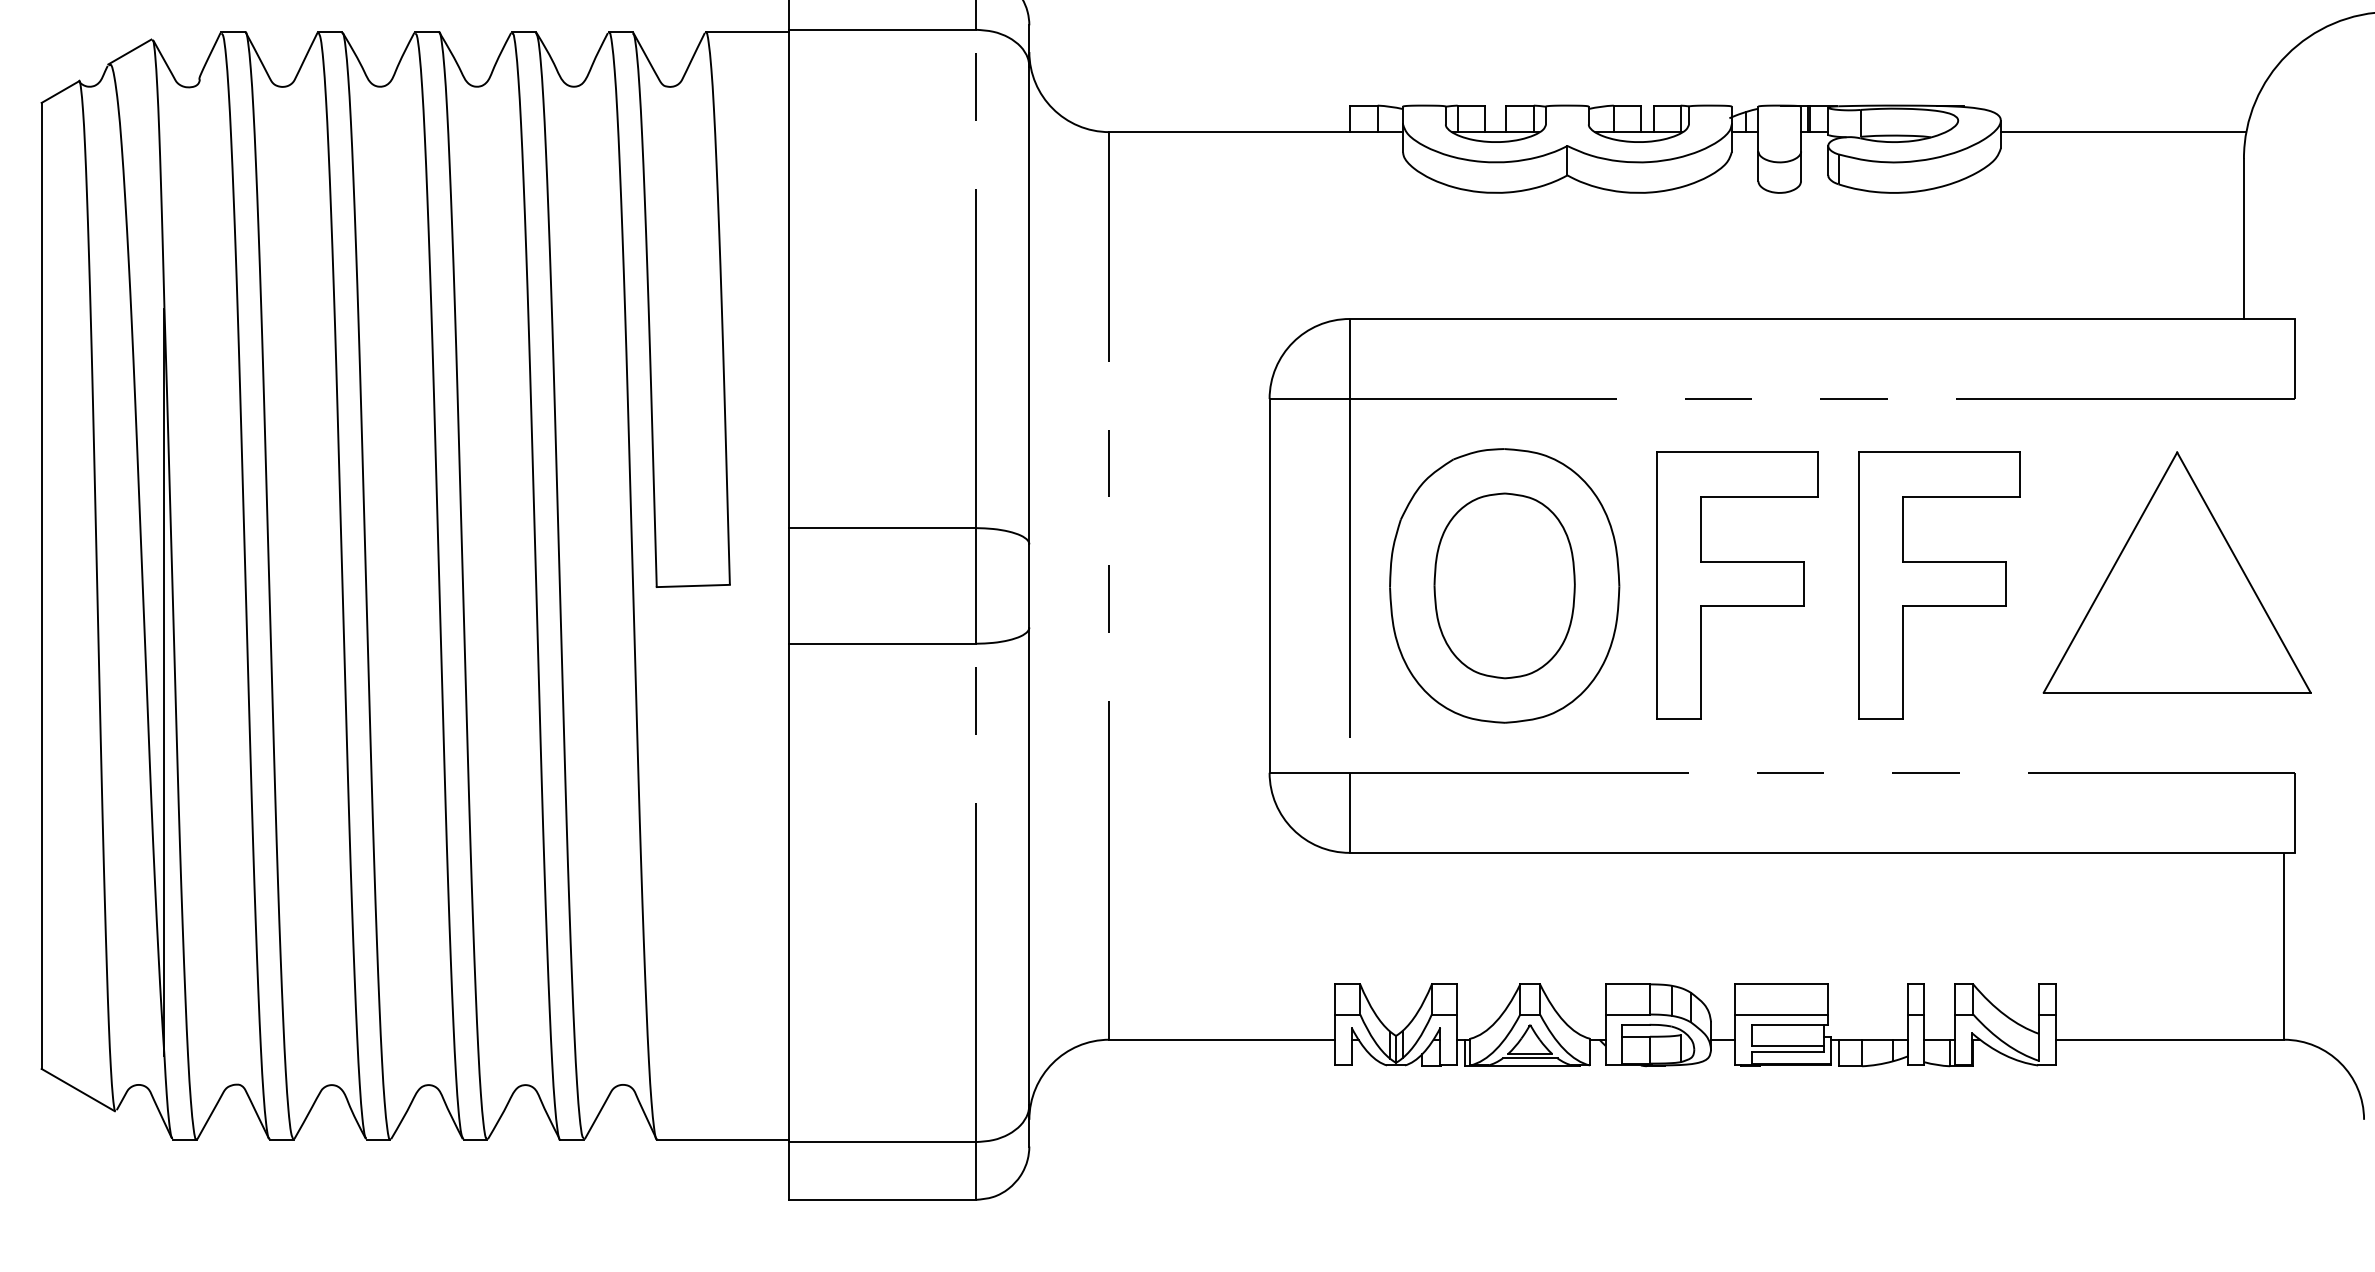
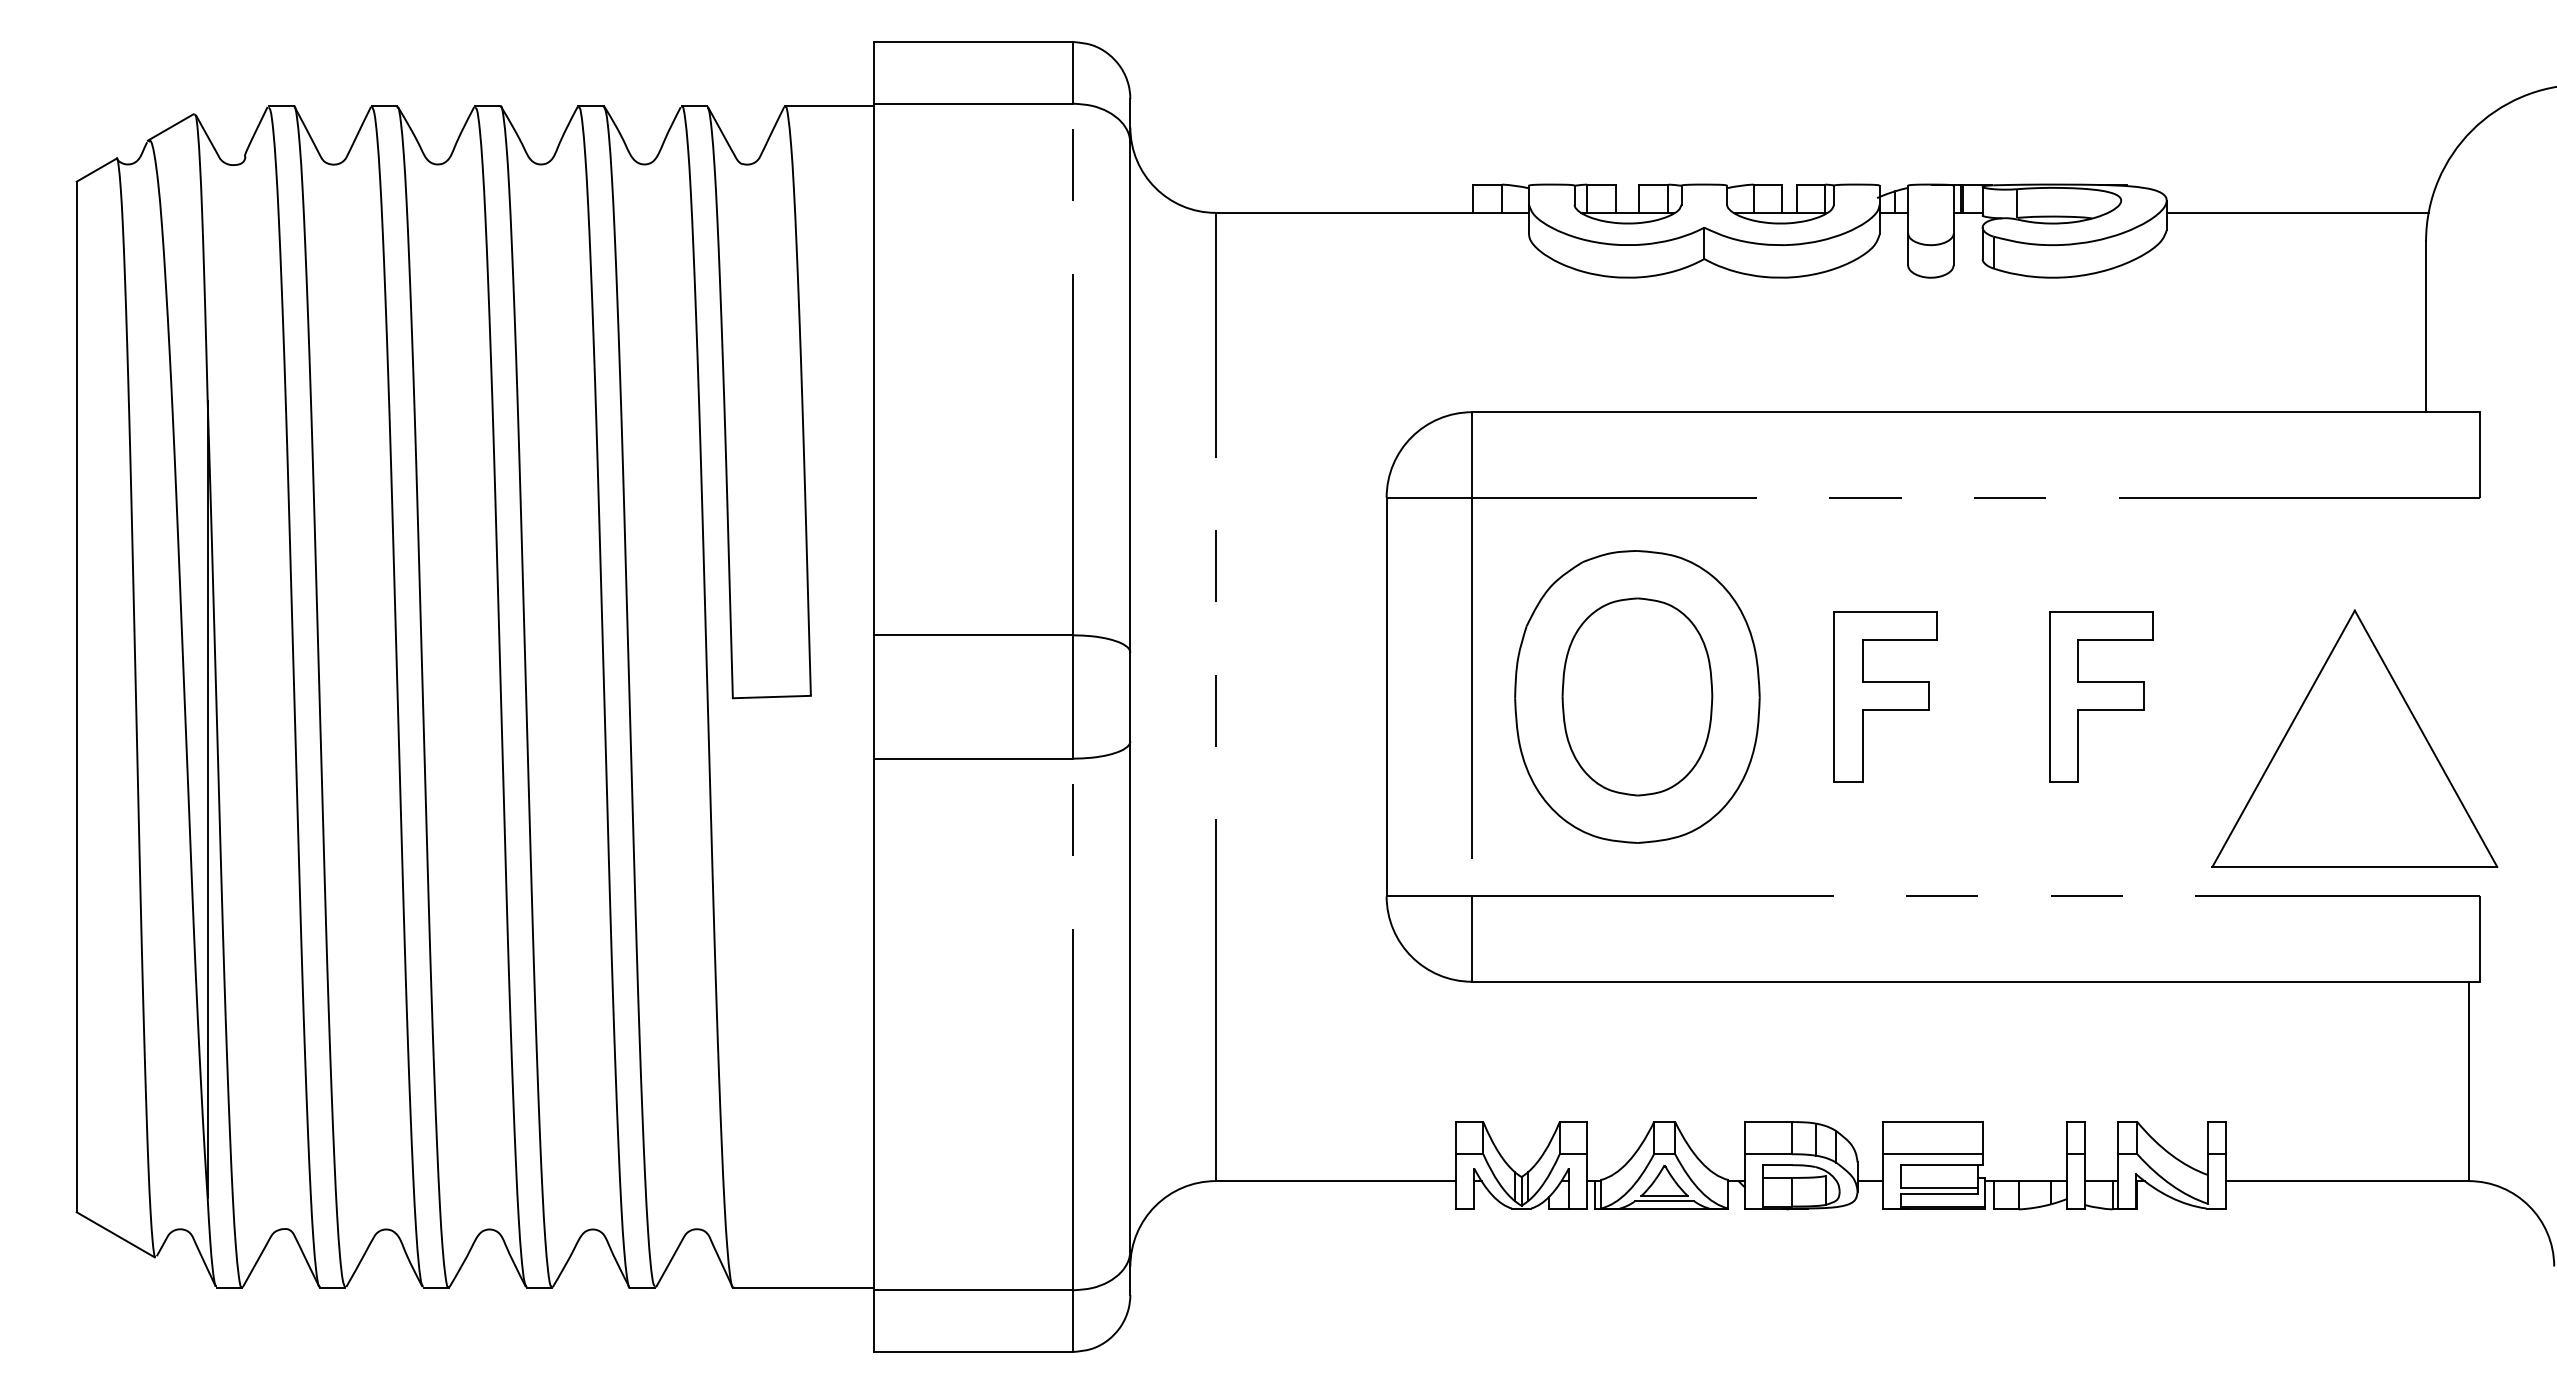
part: (2176, 572) -> (2354, 738), moved
part: (1737, 585) -> (1885, 696), size x0.6
part: (1938, 585) -> (2100, 696), size x0.6

